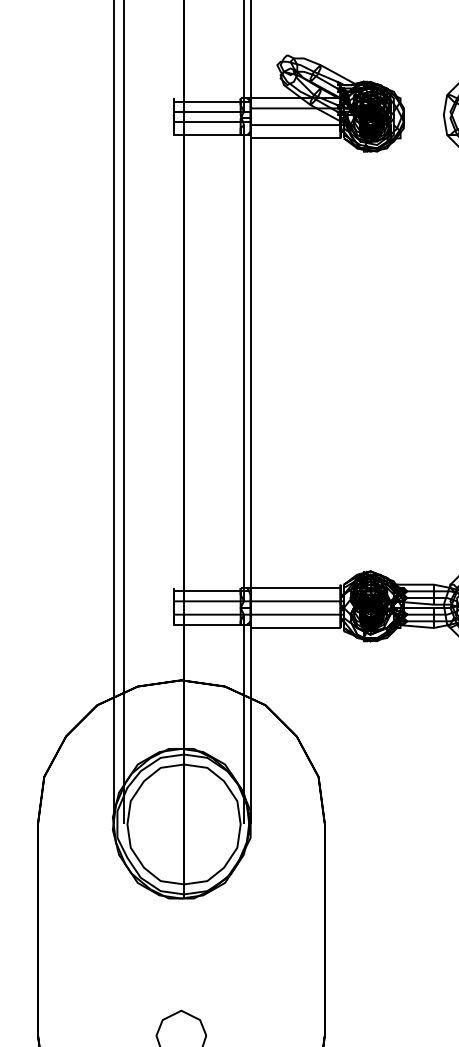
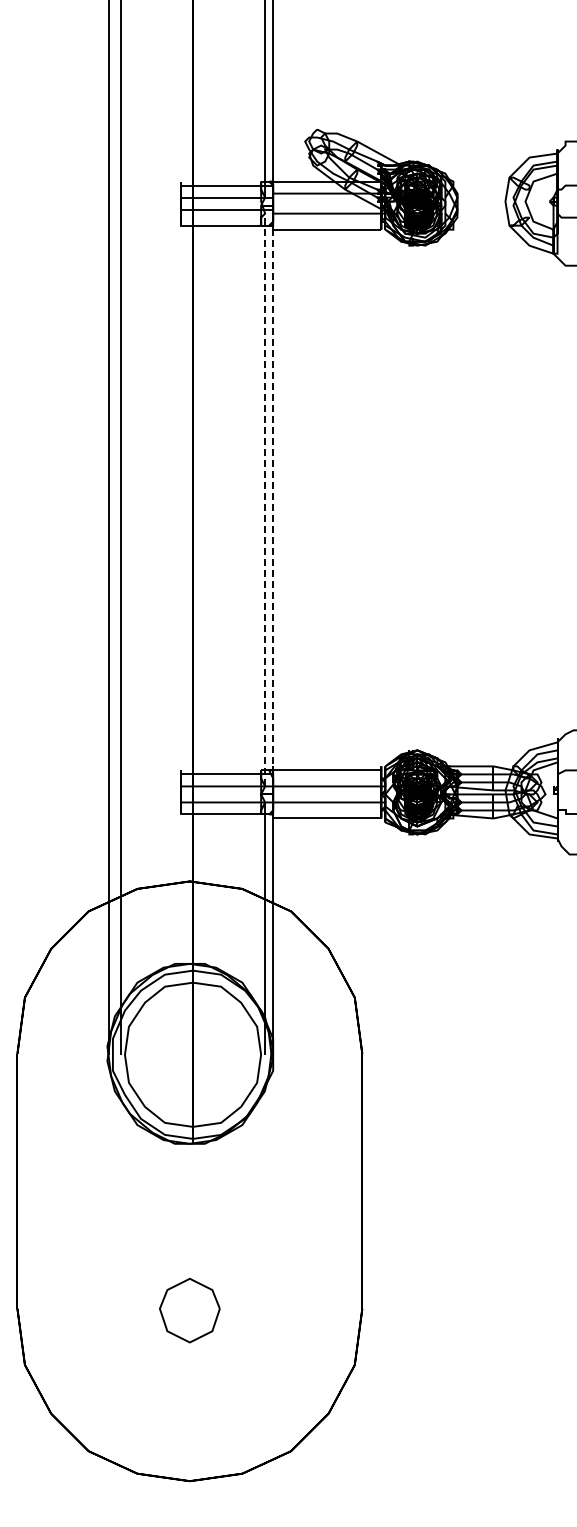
line: (244, 362) -> (265, 499), solid -> dashed
line: (250, 362) -> (273, 499), solid -> dashed

